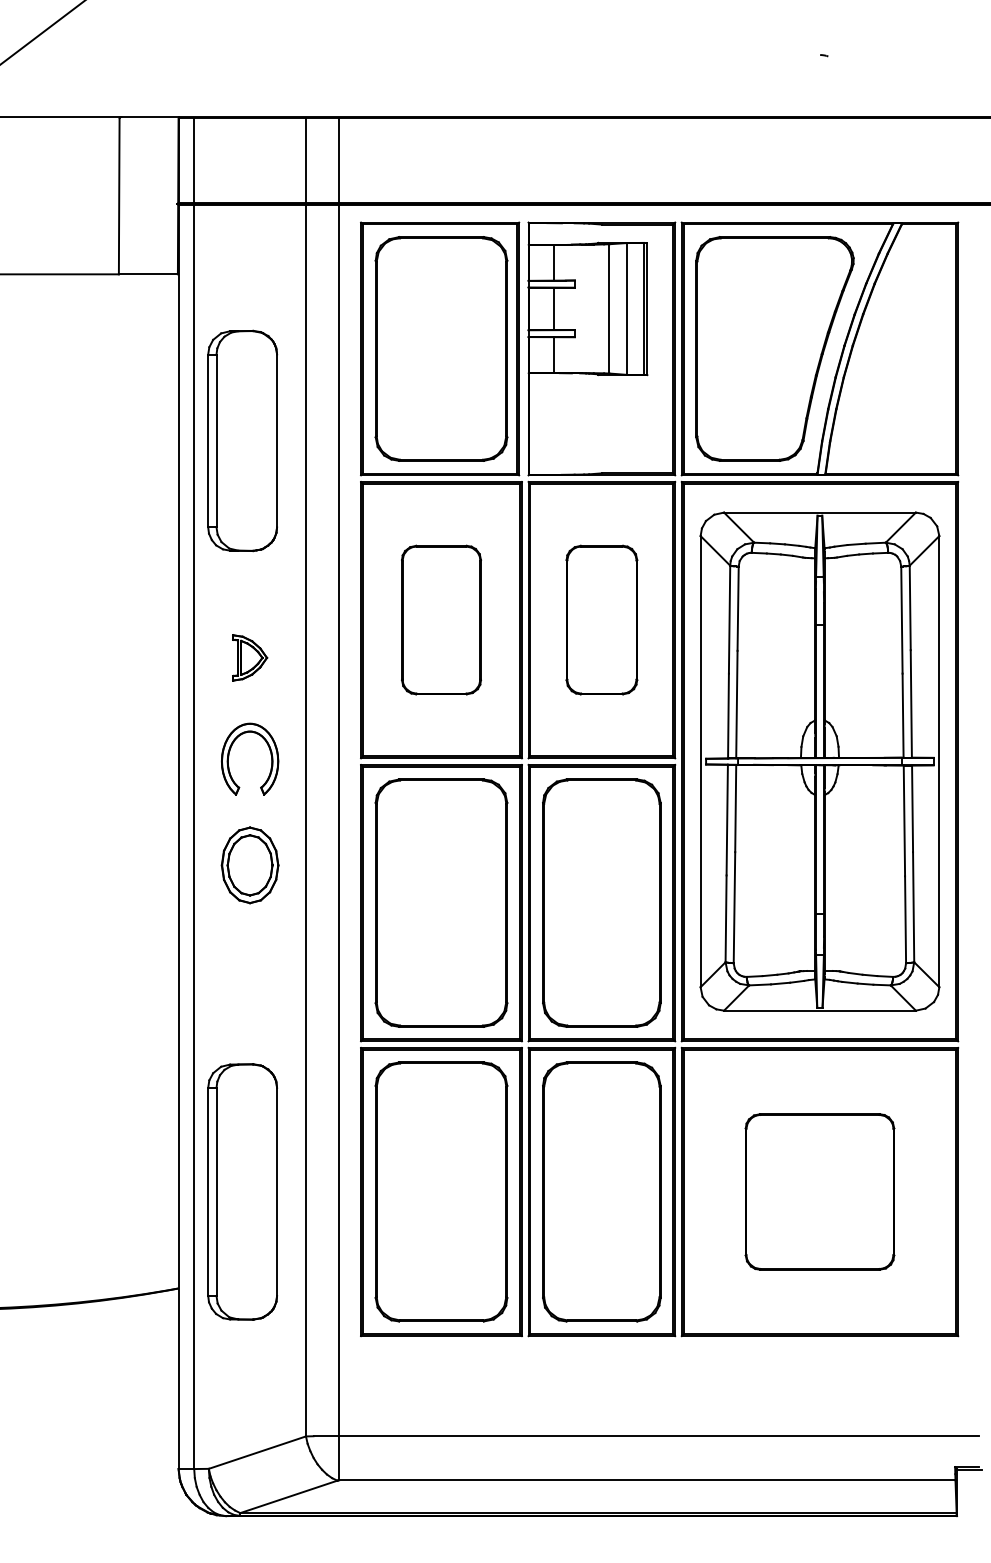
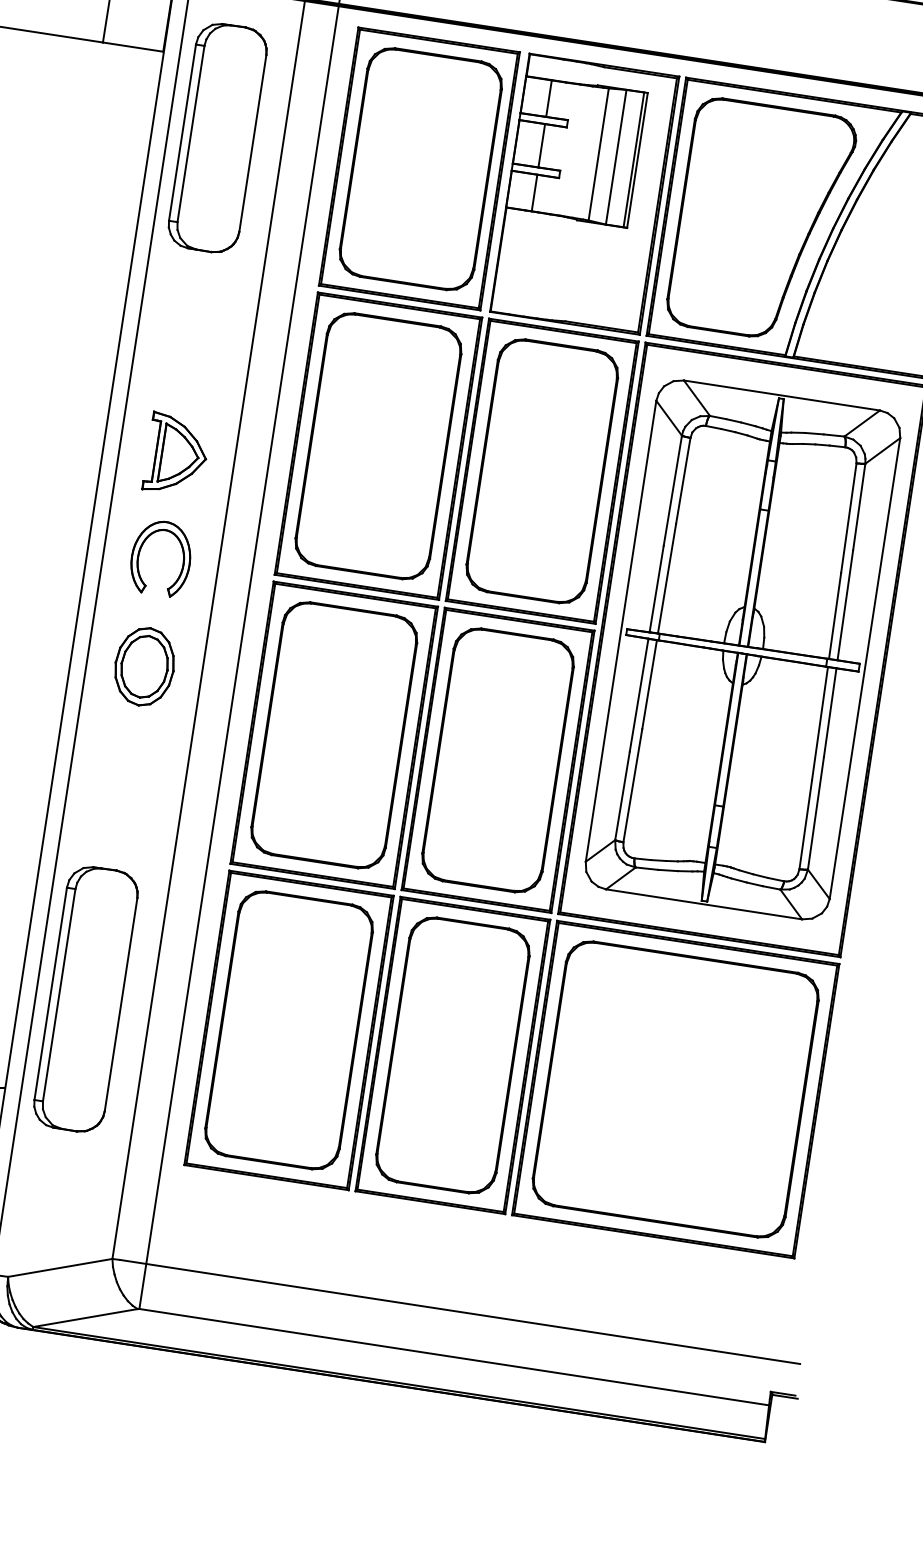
part: (242, 440) -> (217, 137), moved
part: (441, 619) -> (378, 445), size x1.67
part: (601, 619) -> (542, 470), size x1.67
part: (249, 657) -> (176, 454), size x1.67
part: (819, 1191) -> (675, 1089), size x1.67

